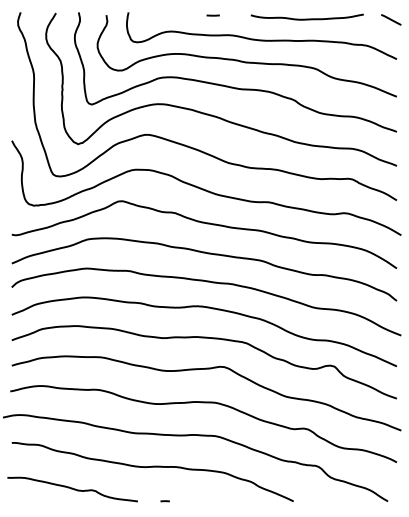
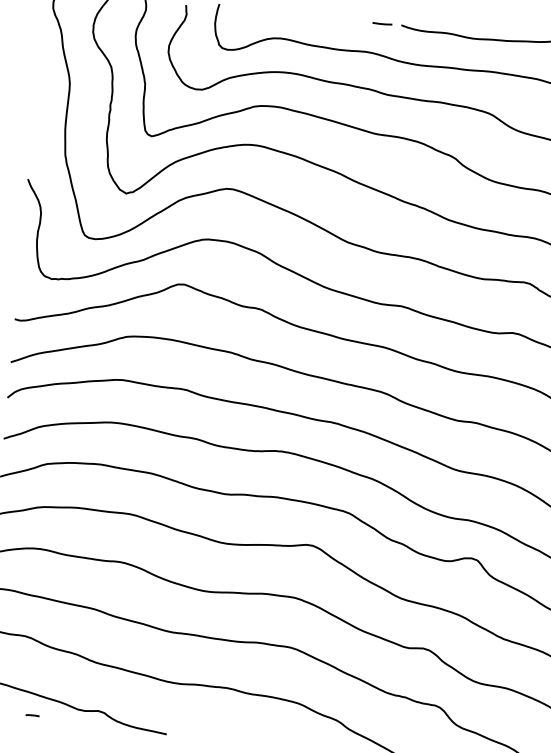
line: (212, 15) -> (381, 23), moved
line: (164, 501) -> (31, 715), moved

